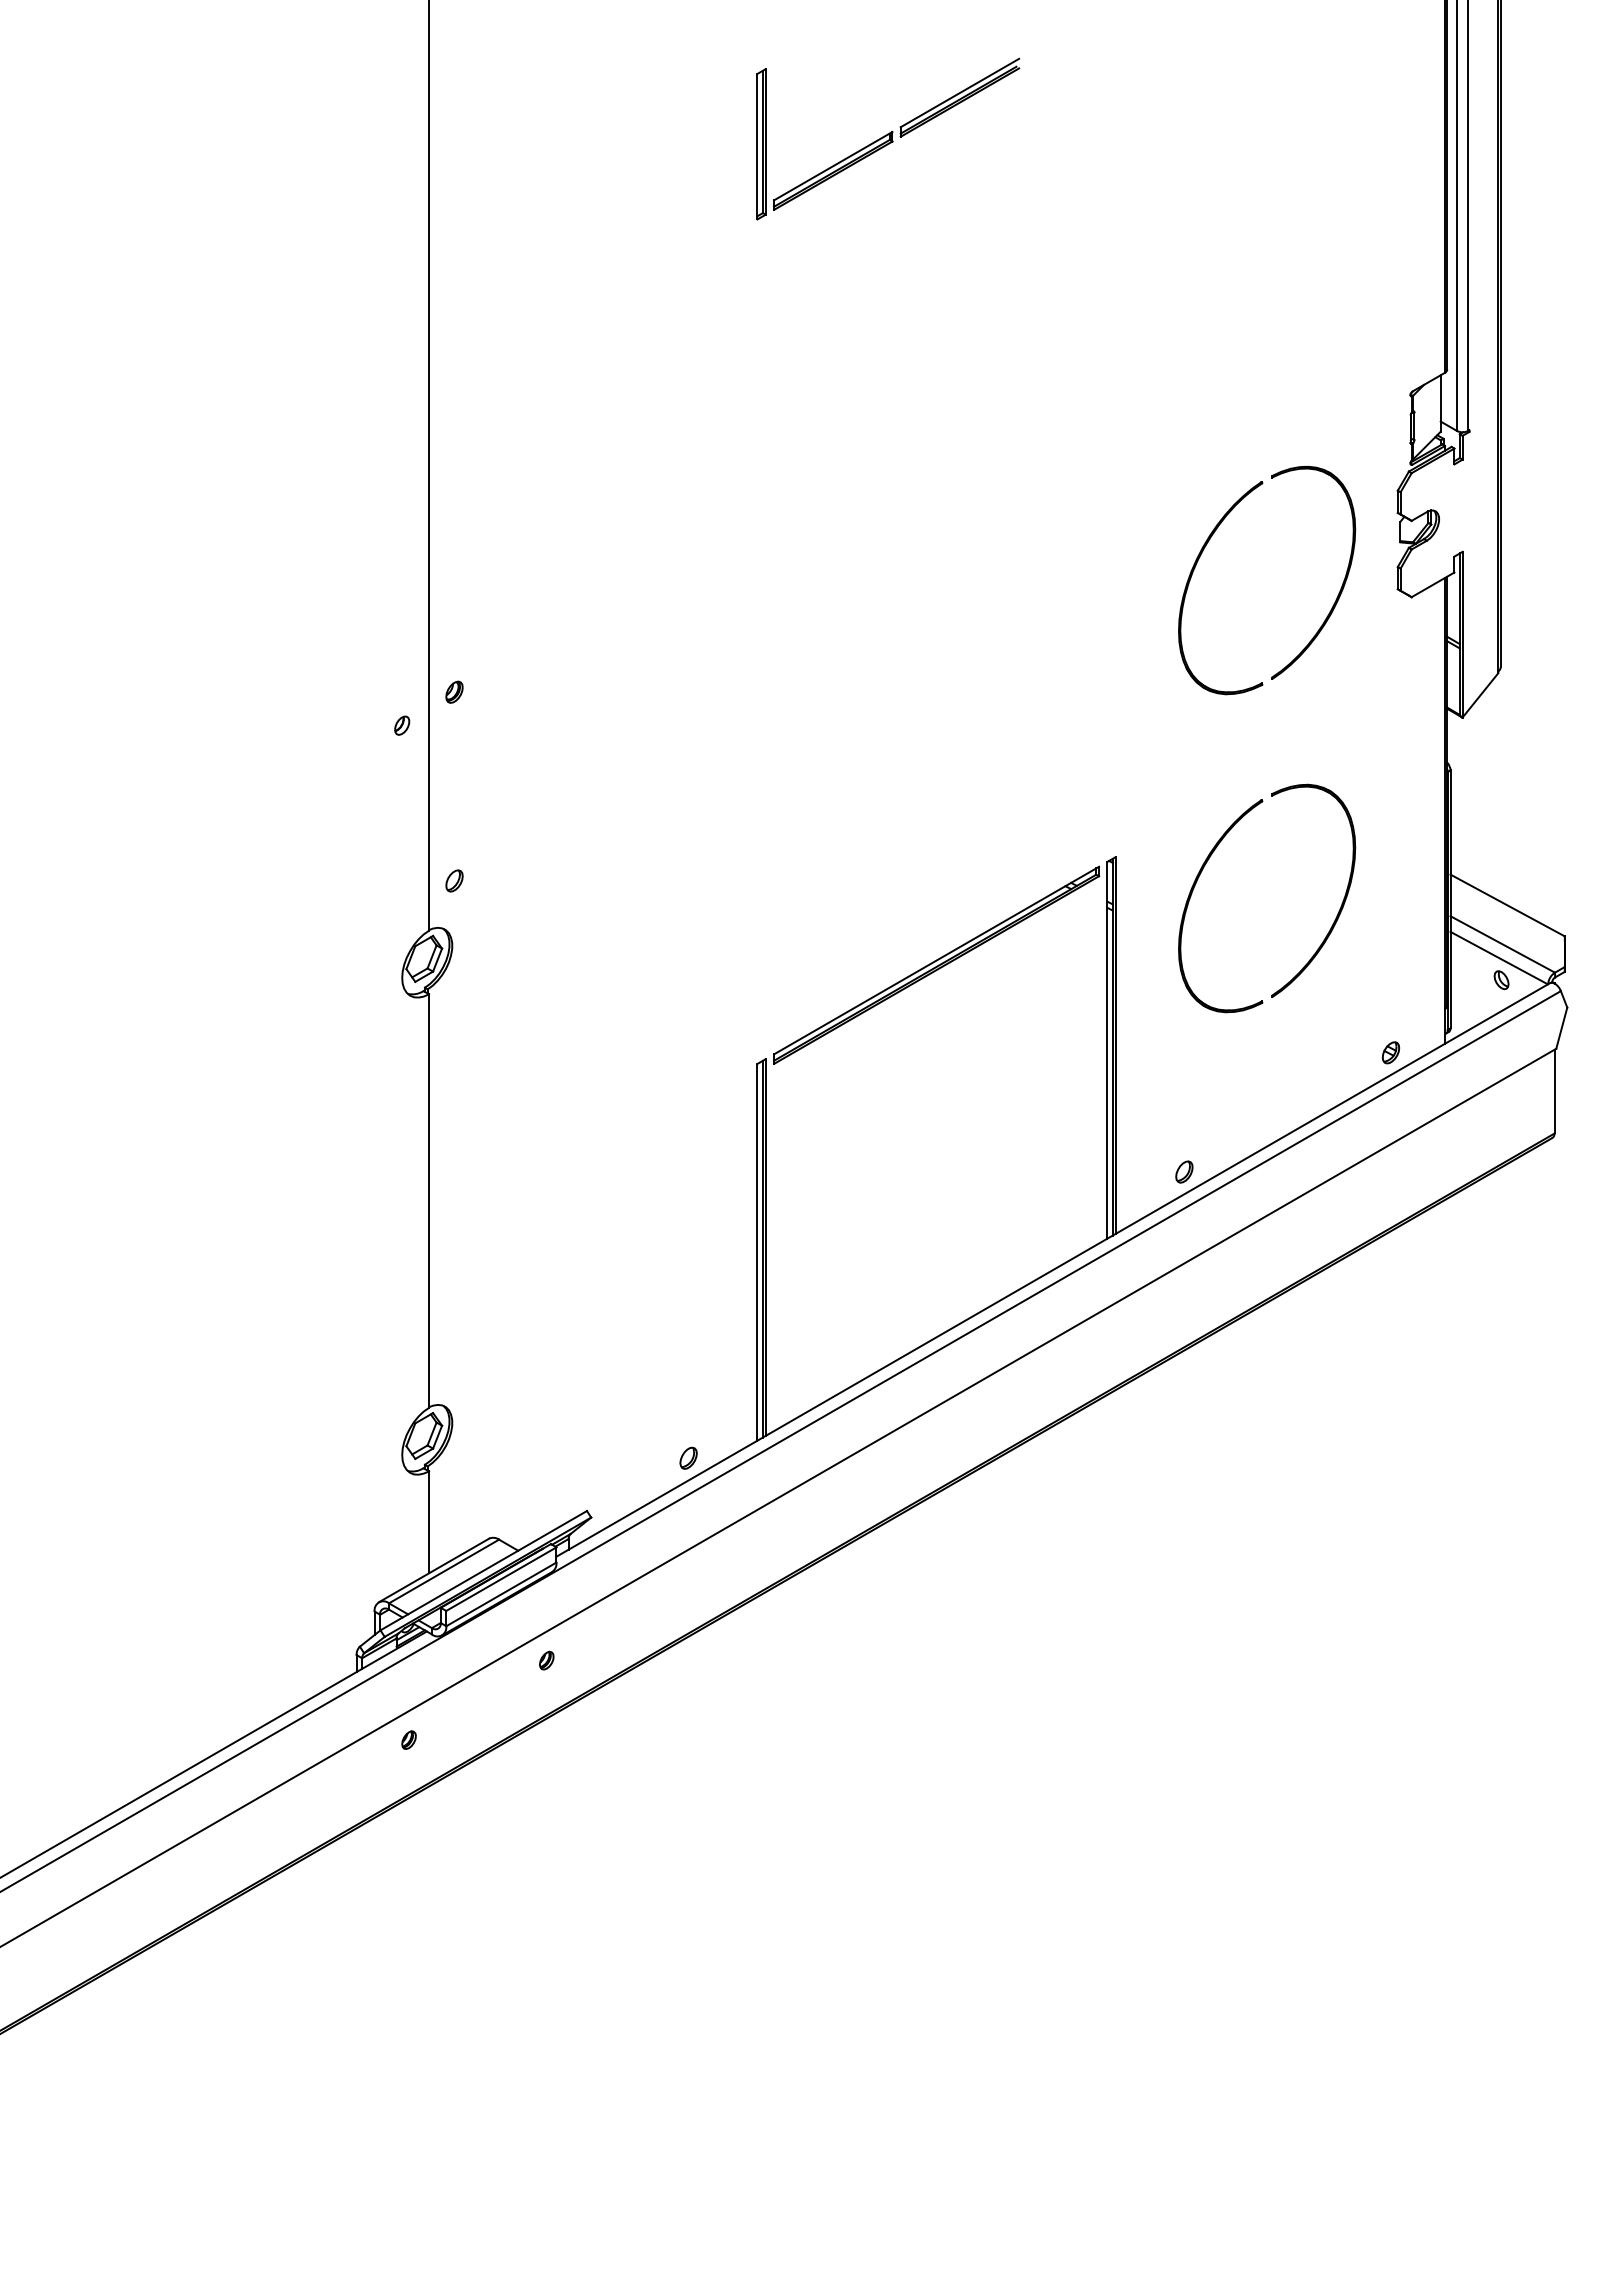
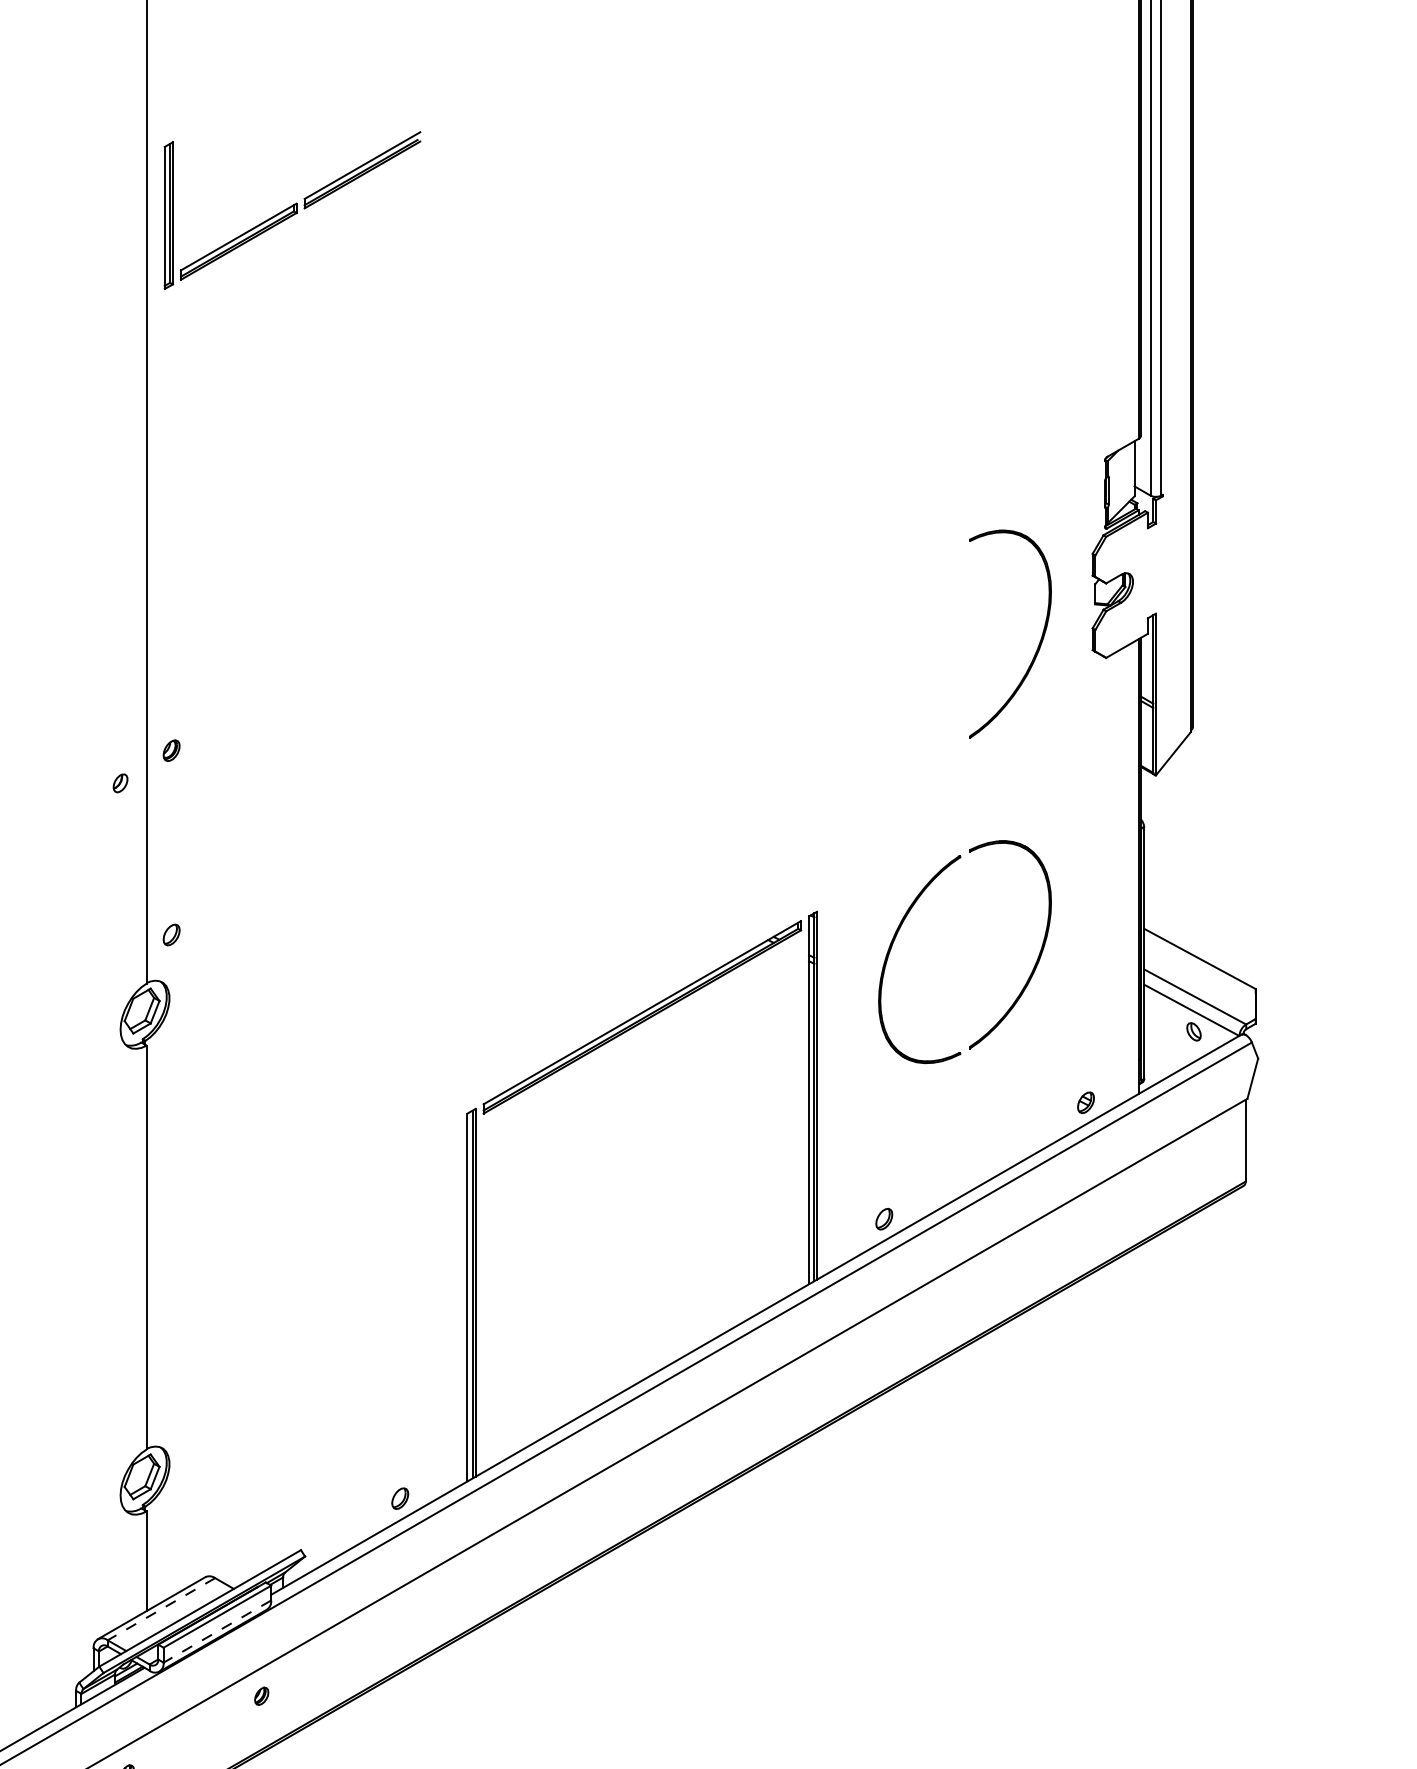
part: (888, 138) -> (292, 210), moved
part: (1191, 578) -> (891, 639), removed
line: (444, 1571) -> (161, 1609), solid -> dashed
line: (501, 1594) -> (217, 1631), solid -> dashed

